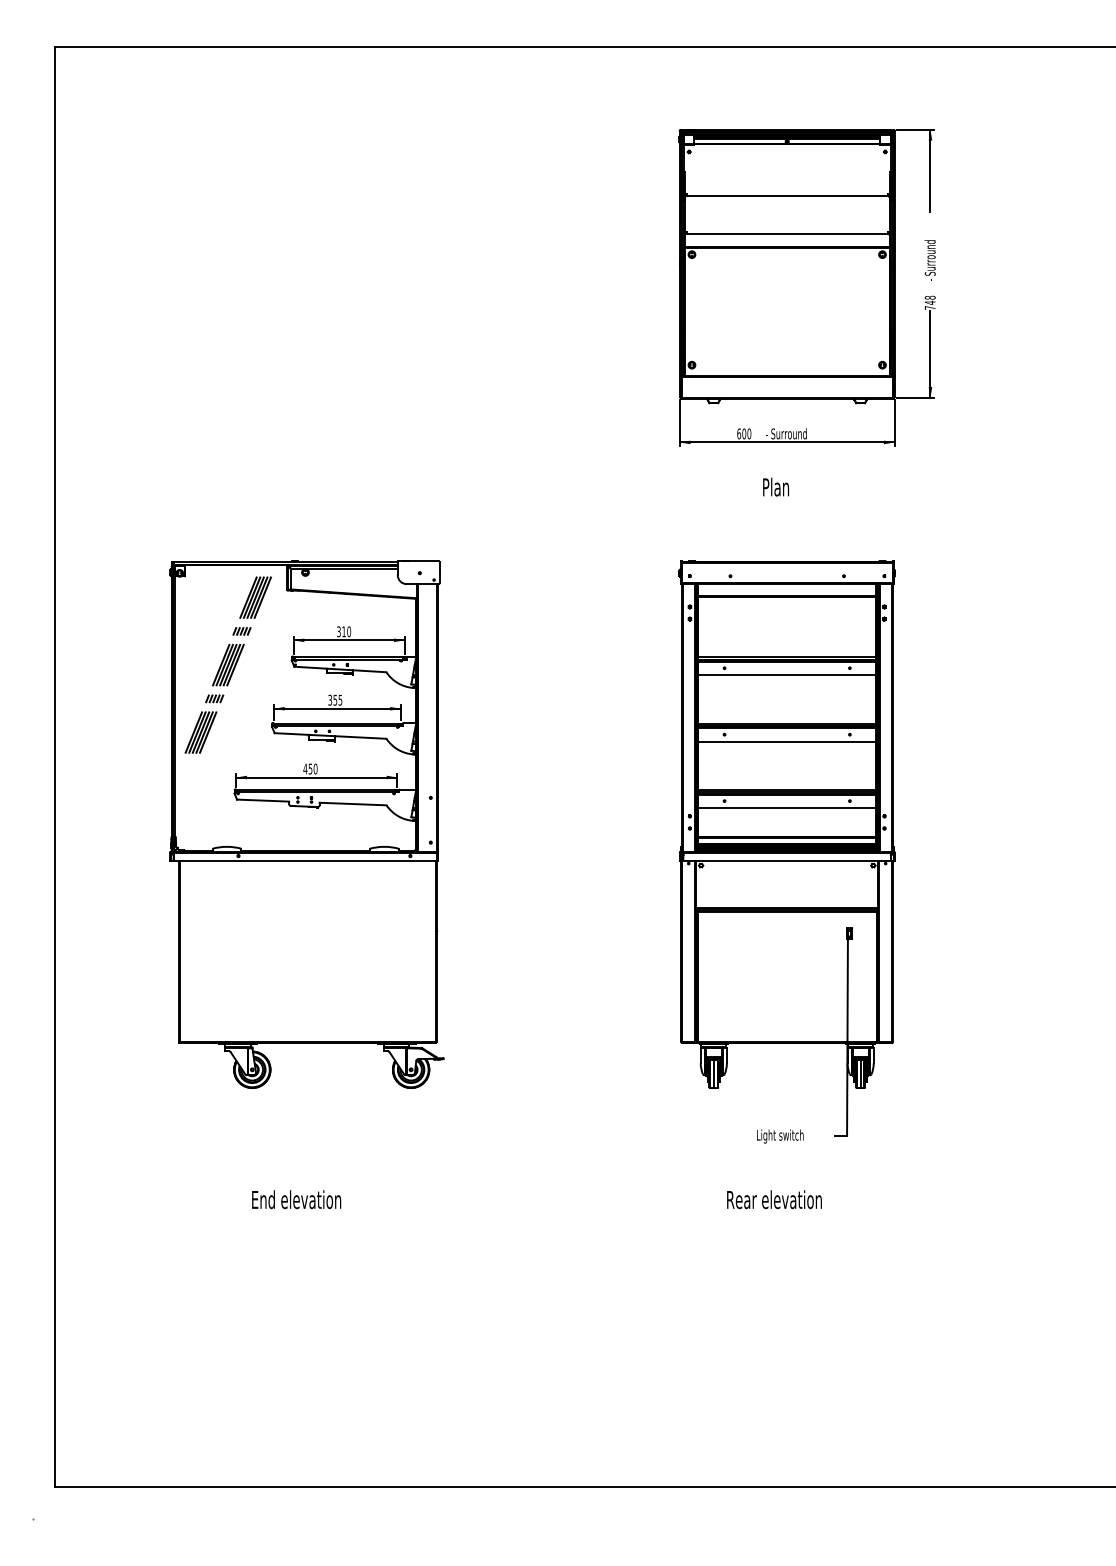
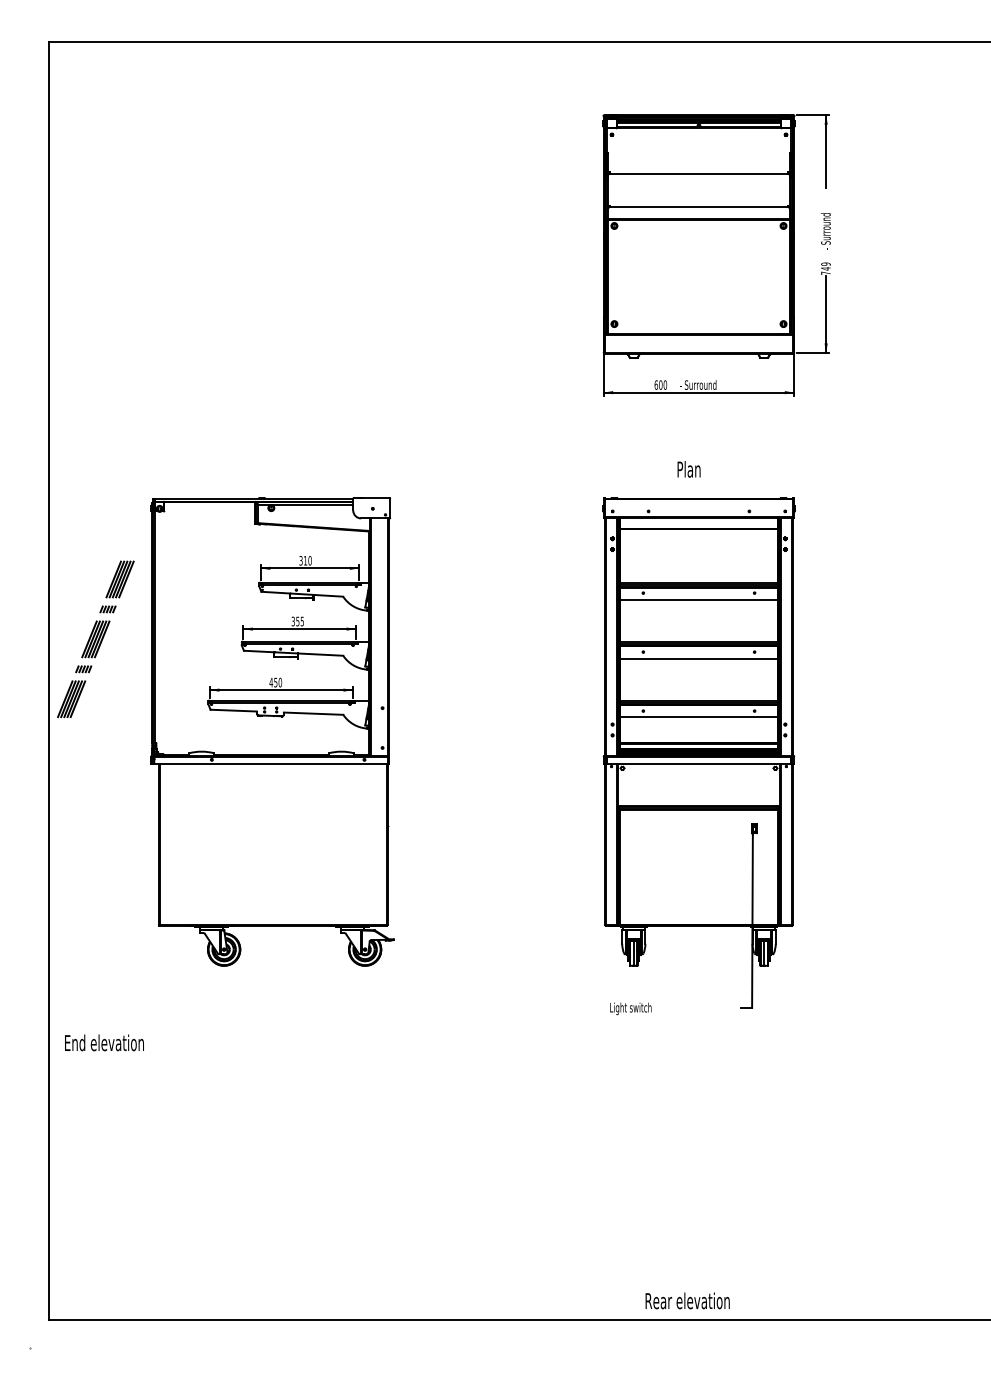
text: (929, 296) -> (825, 263), 748 -> 749
text: (775, 487) -> (688, 469), moved
part: (227, 665) -> (95, 639), moved
text: (779, 1136) -> (630, 1008), moved
text: (296, 1199) -> (104, 1042), moved
text: (774, 1199) -> (687, 1300), moved

